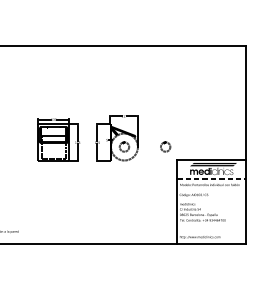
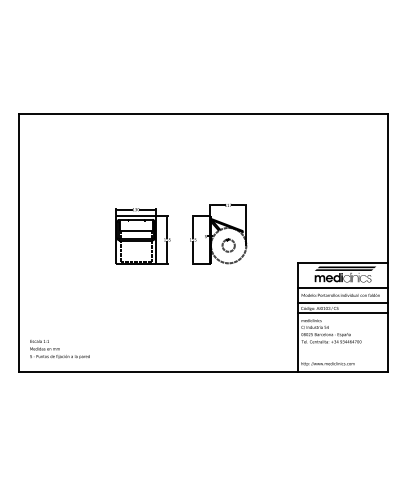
circle: (165, 146) -> (282, 245), removed
line: (212, 178) -> (343, 287), dashed -> solid
line: (211, 190) -> (342, 302), added
line: (211, 198) -> (342, 313), added

